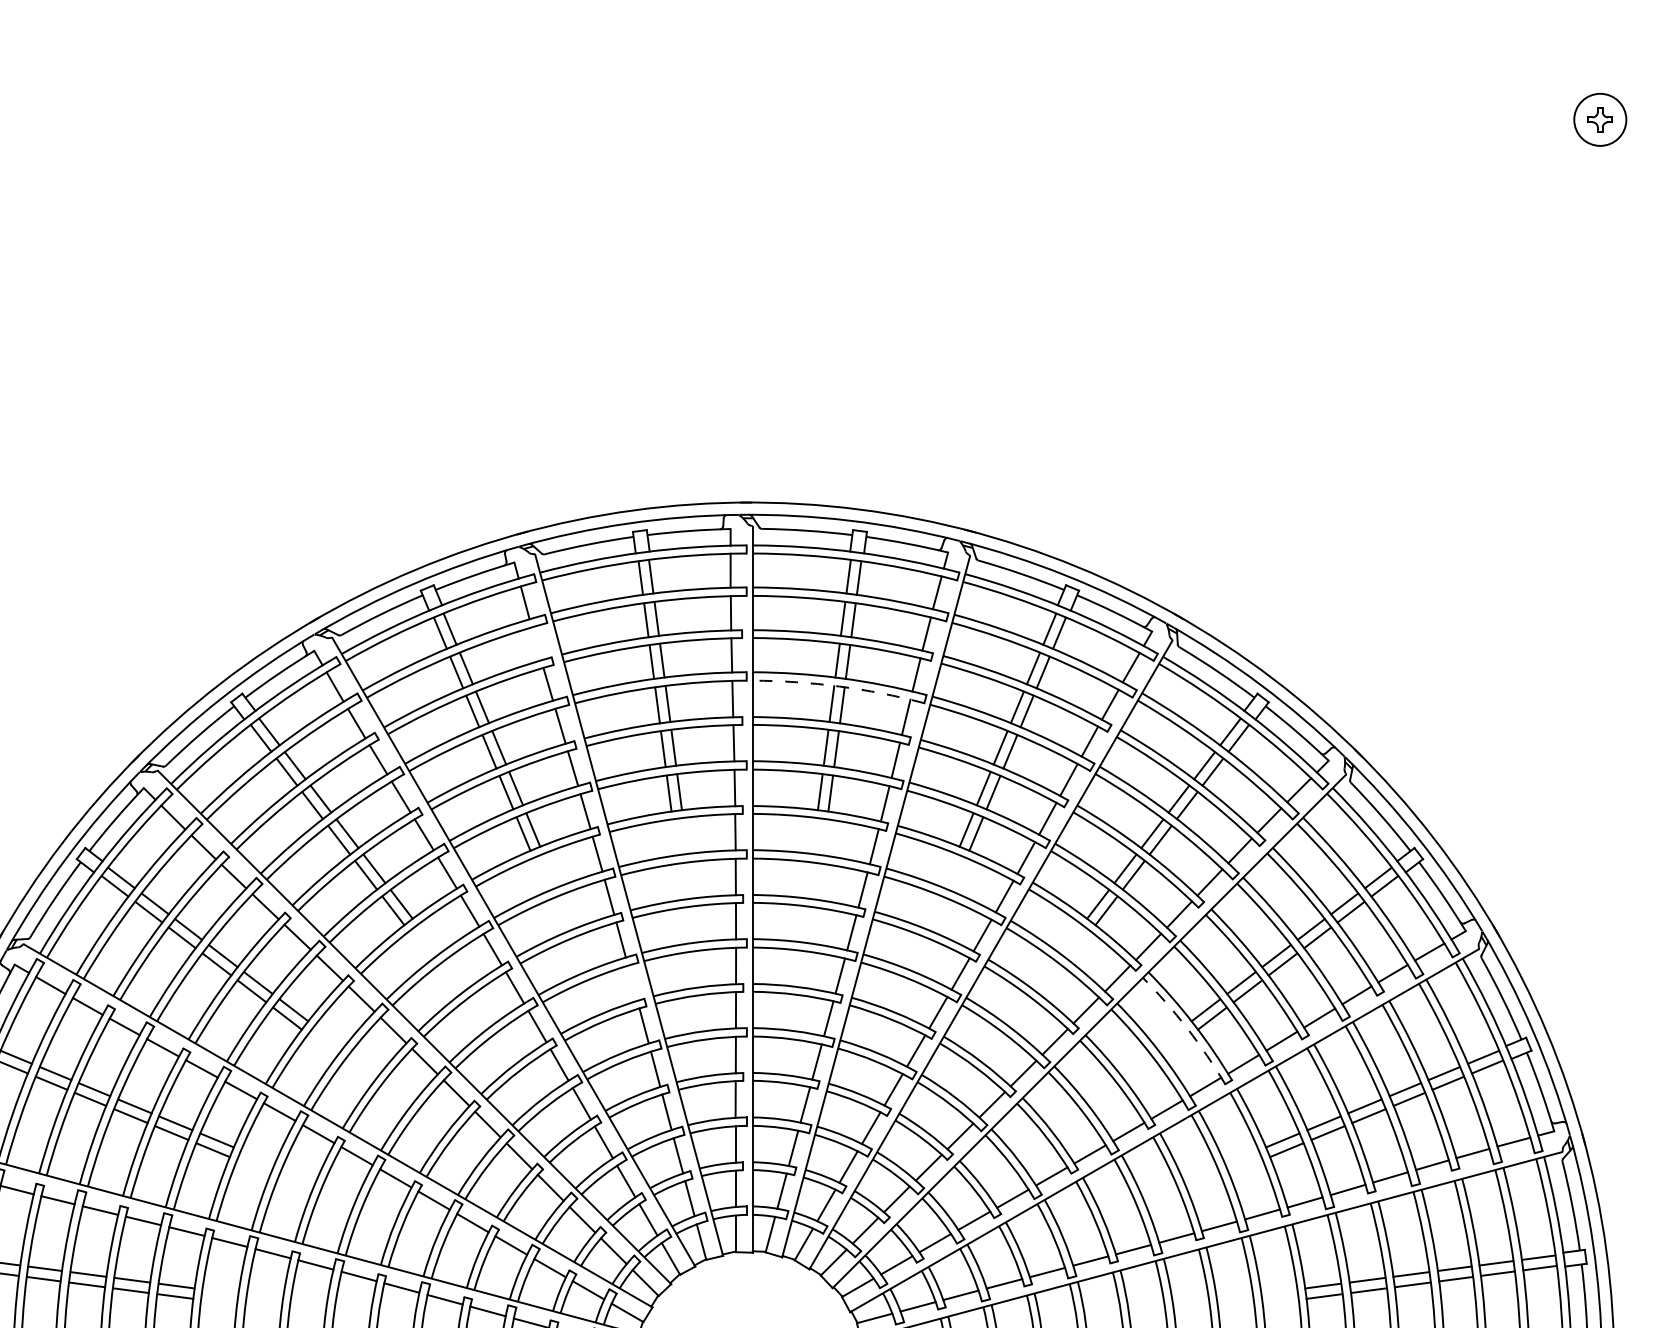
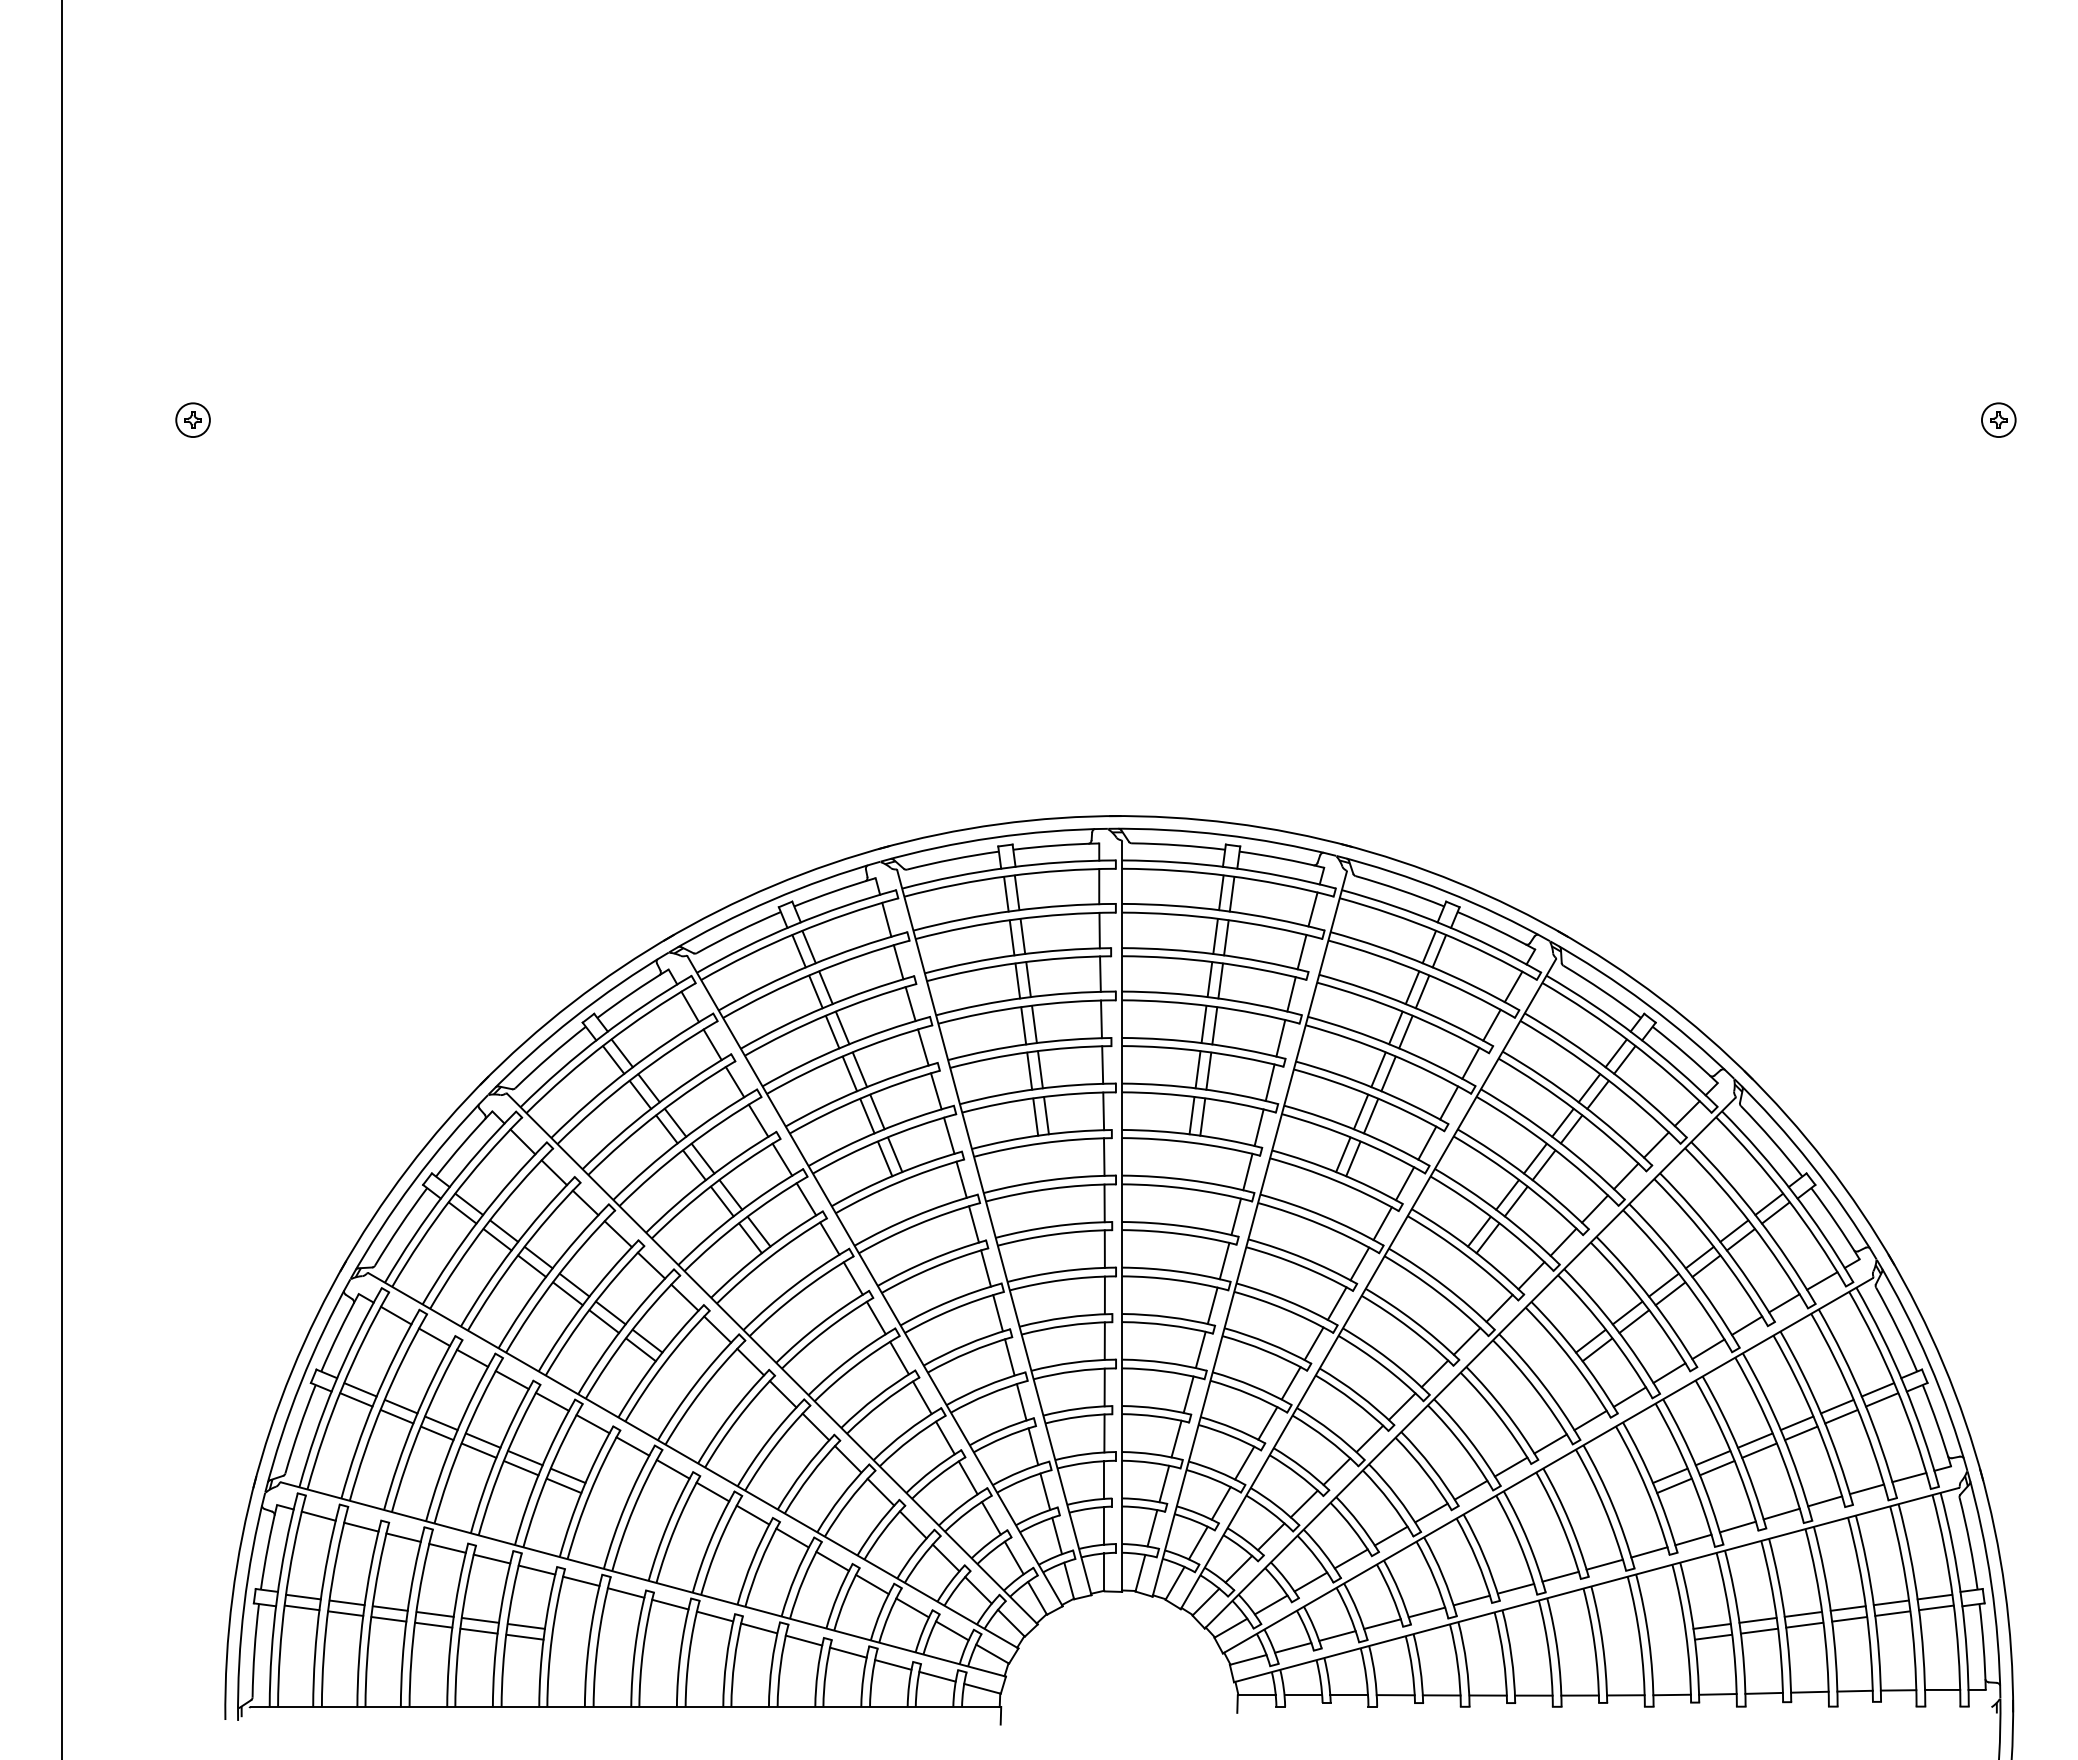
part: (1600, 119) -> (1998, 419), size x0.62
line: (536, 644) -> (898, 962), added
arc: (839, 686) -> (1211, 1006), dashed -> solid
line: (632, 983) -> (997, 1313), added
arc: (1187, 1028) -> (1571, 1360), dashed -> solid

